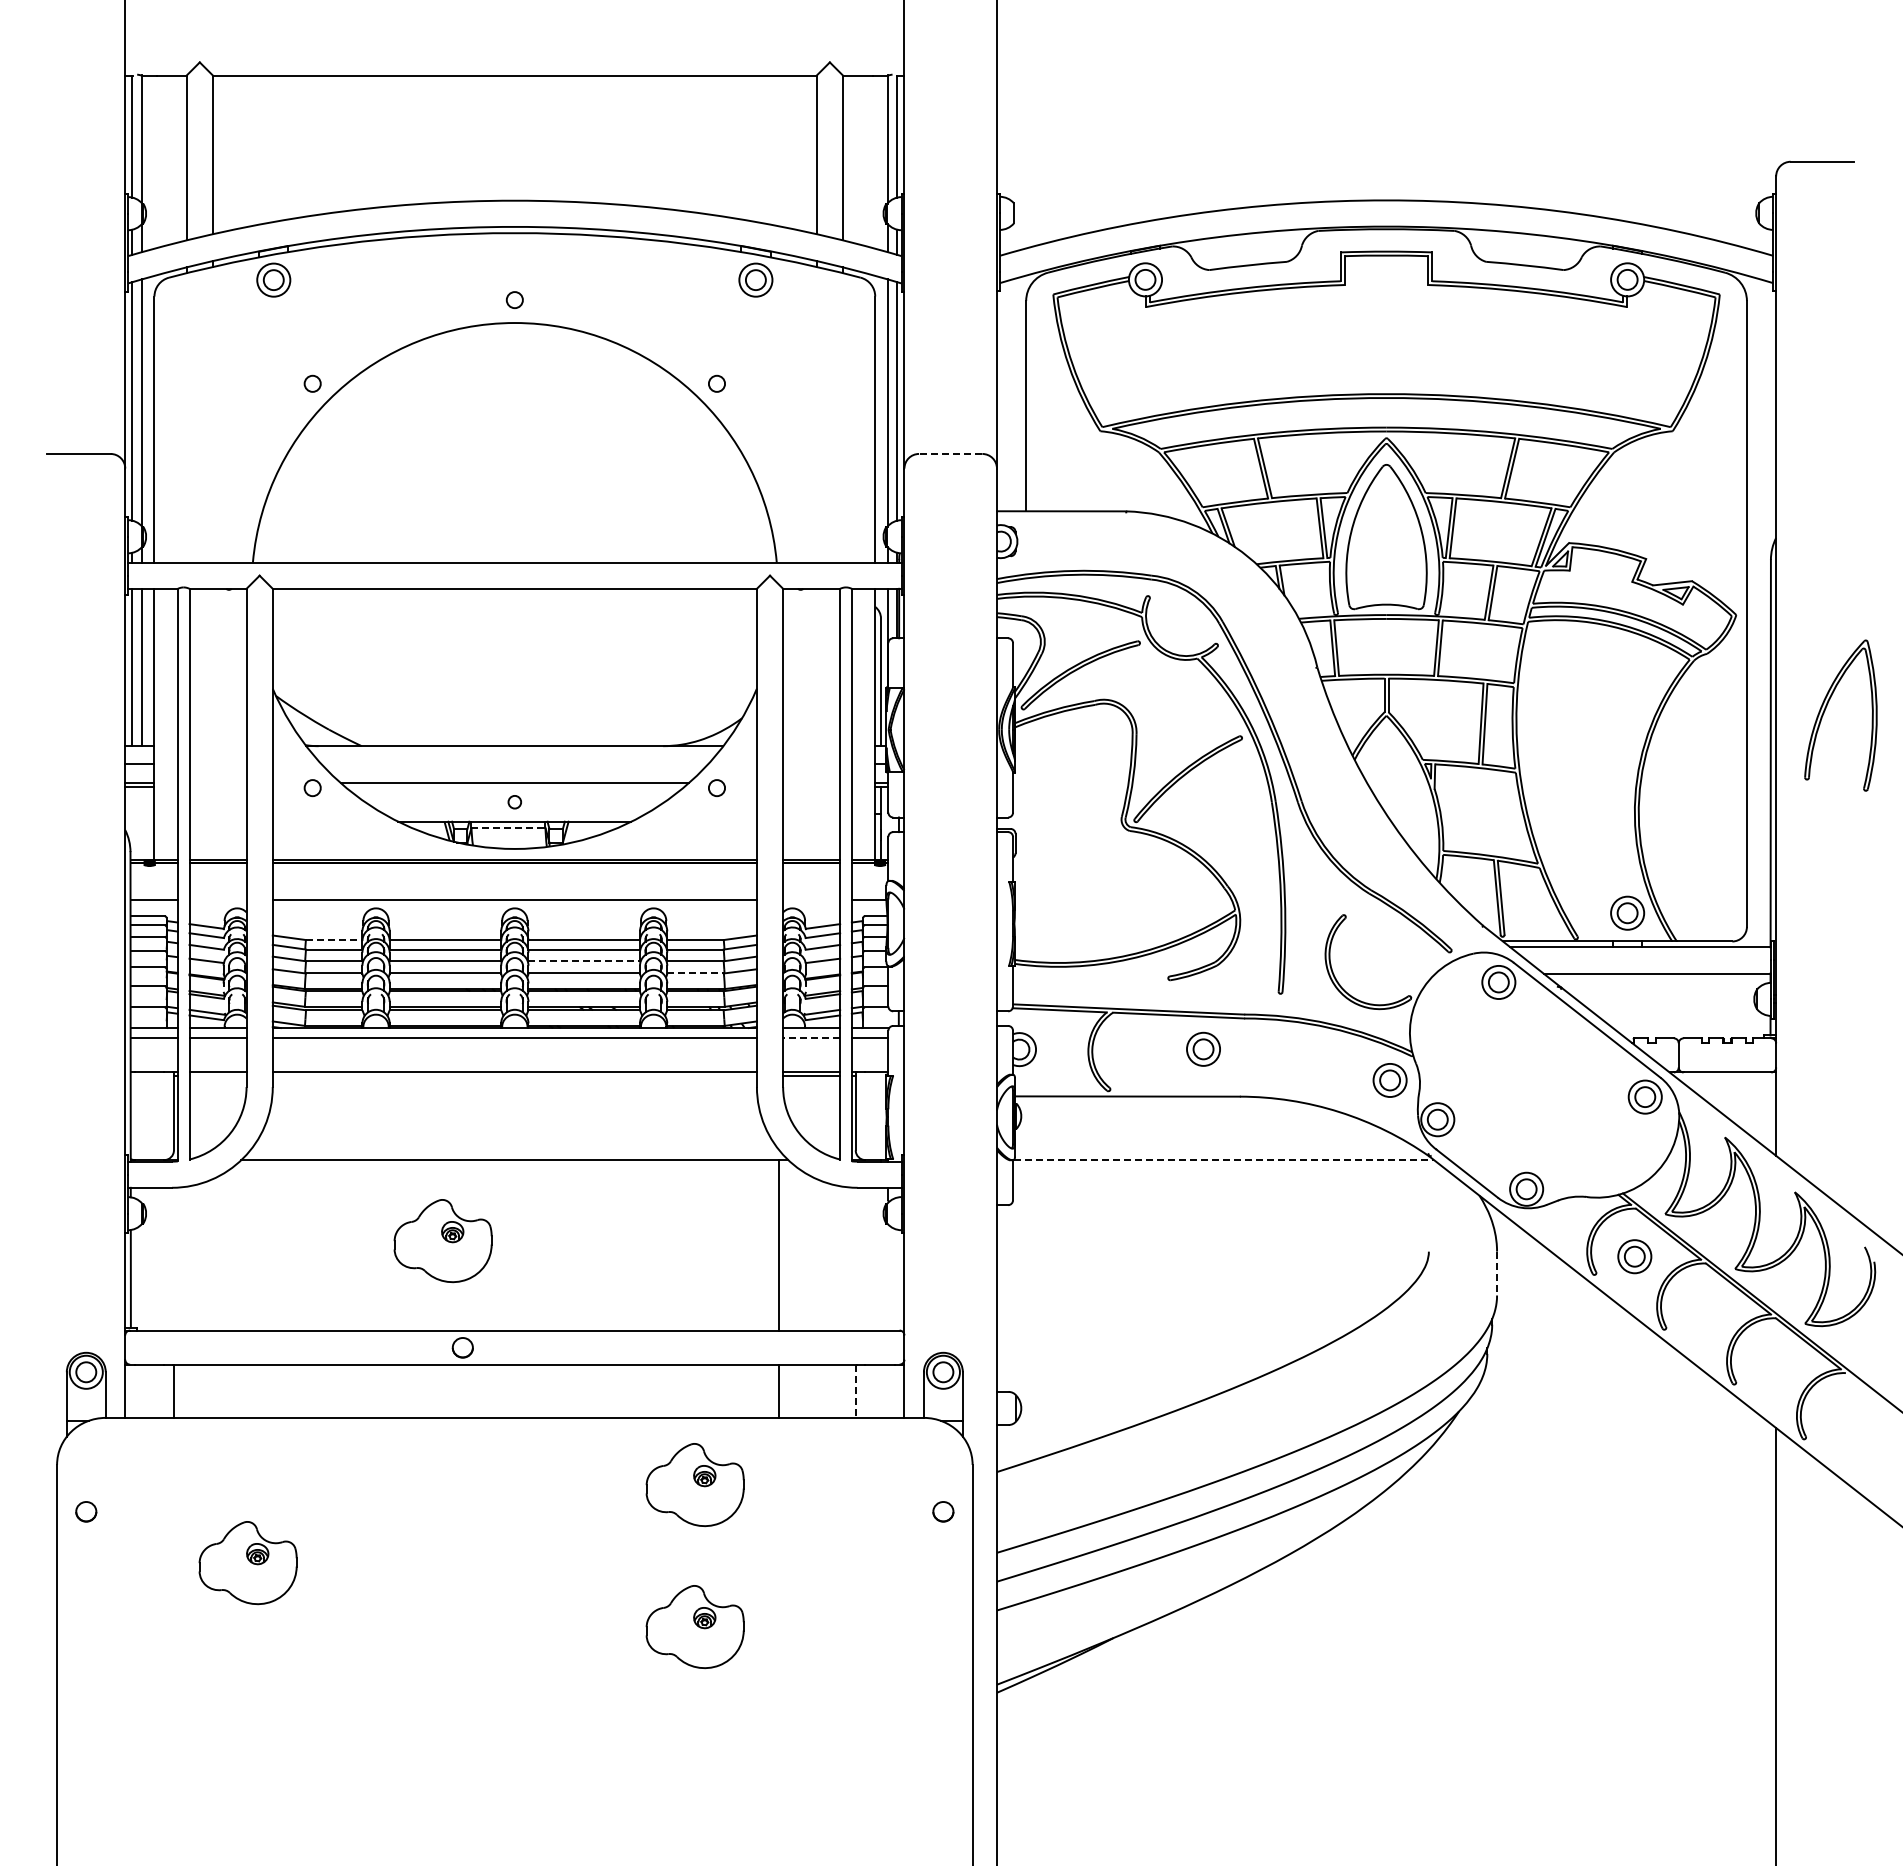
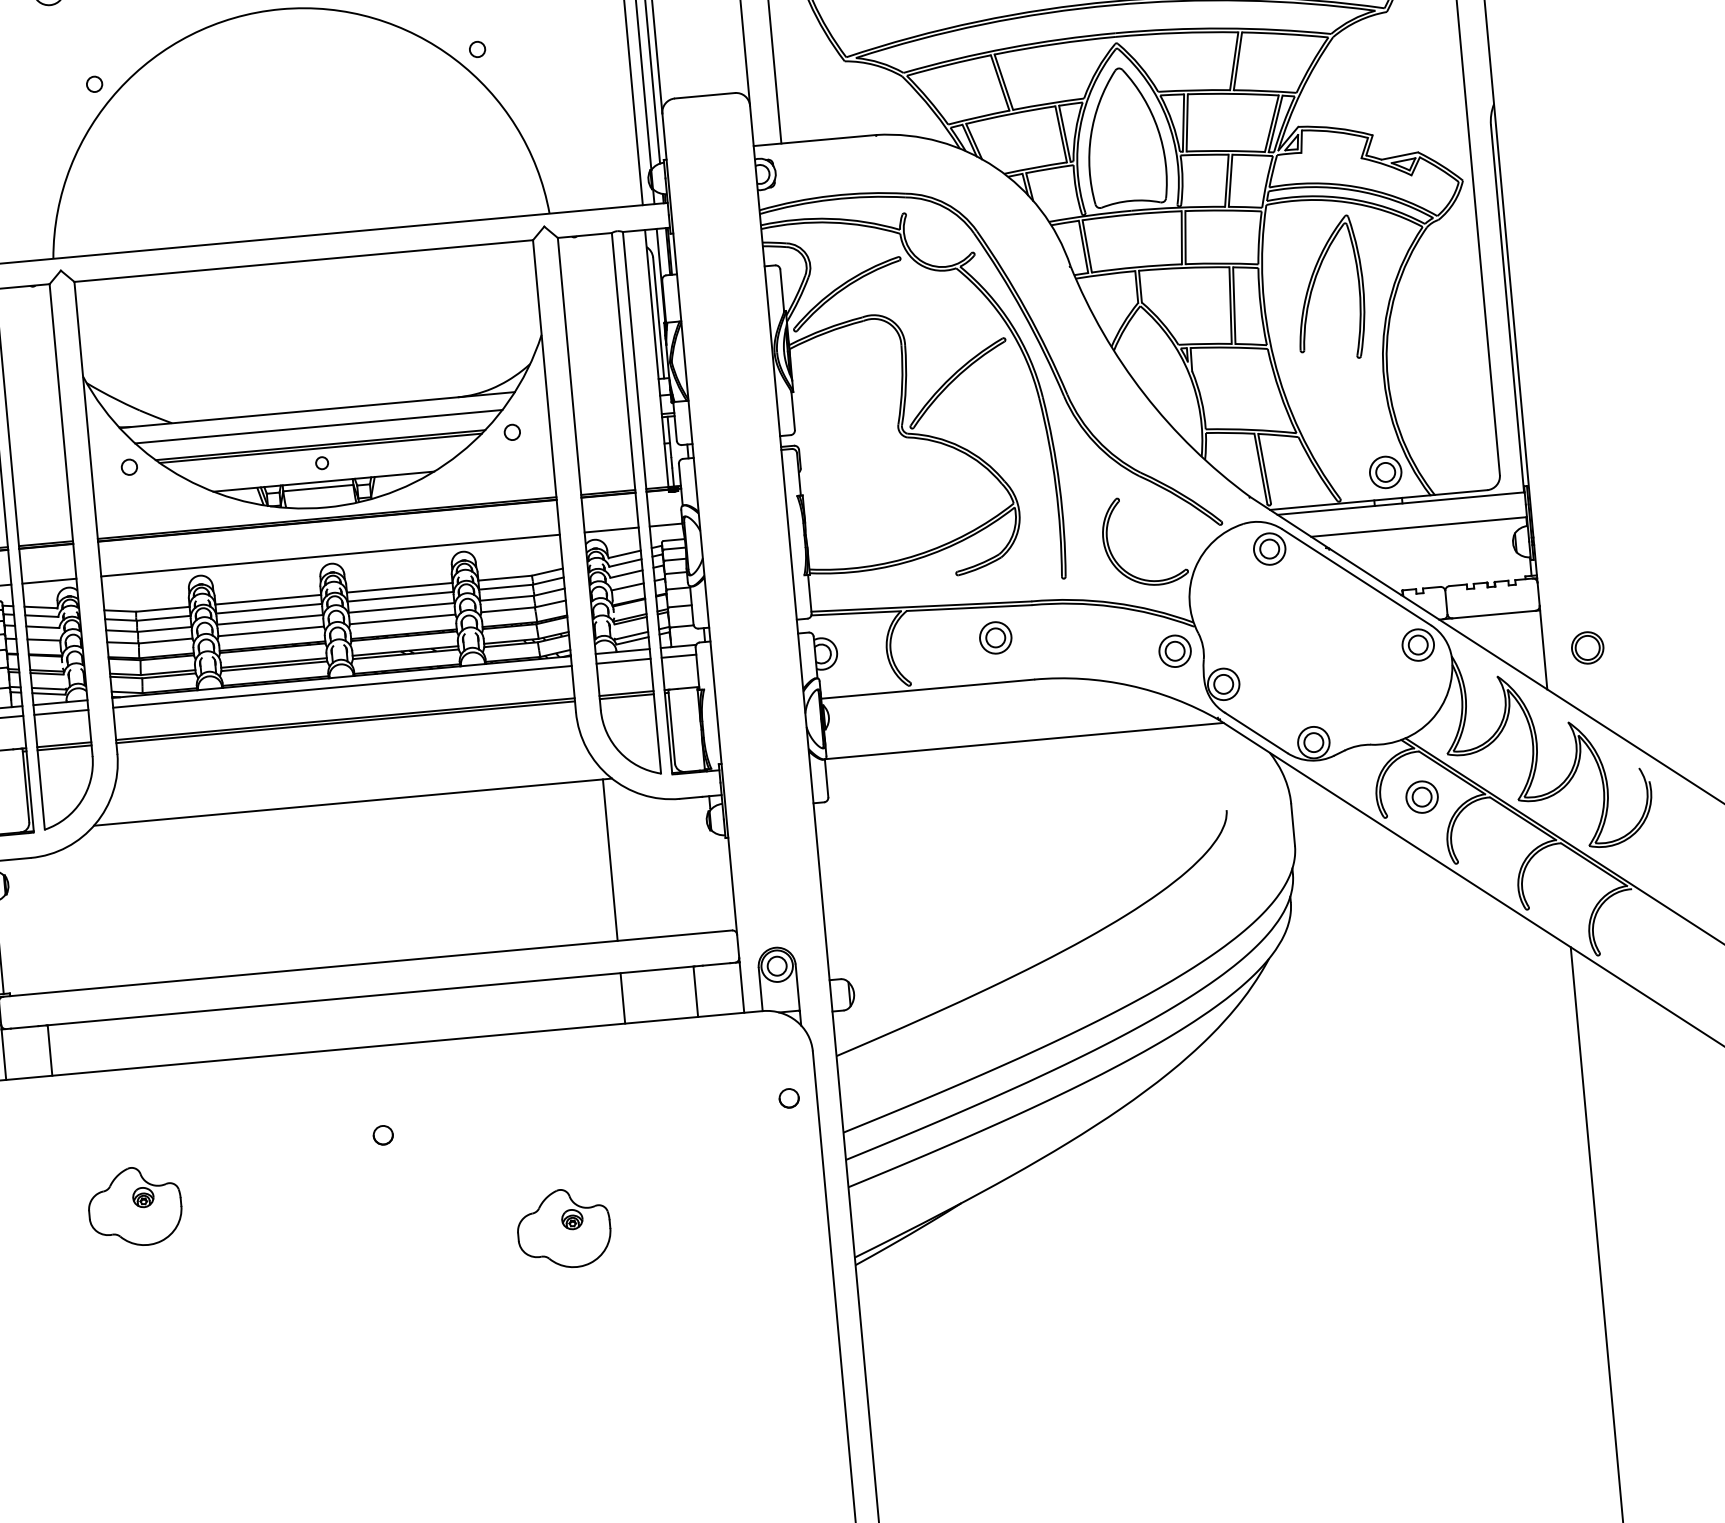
line: (950, 453) -> (704, 95), dashed -> solid
part: (1825, 711) -> (1314, 286), moved
line: (514, 763) -> (318, 426), added
line: (514, 786) -> (320, 448), added
line: (508, 827) -> (318, 487), dashed -> solid
line: (217, 899) -> (48, 580), added
line: (811, 899) -> (611, 529), added
line: (334, 940) -> (163, 609), dashed -> solid
line: (584, 961) -> (401, 608), dashed -> solid
line: (696, 973) -> (508, 609), dashed -> solid
line: (811, 1038) -> (623, 661), dashed -> solid
line: (217, 1075) -> (64, 747), added
line: (514, 1075) -> (345, 722), added
part: (1822, 1115) -> (1587, 647), added
line: (1224, 1160) -> (1025, 741), dashed -> solid
part: (442, 1241) -> (291, 885), removed
line: (1497, 1273) -> (1293, 824), dashed -> solid
part: (462, 1347) -> (382, 1135), moved
line: (855, 1391) -> (695, 991), dashed -> solid
part: (694, 1485) -> (551, 1094), removed

